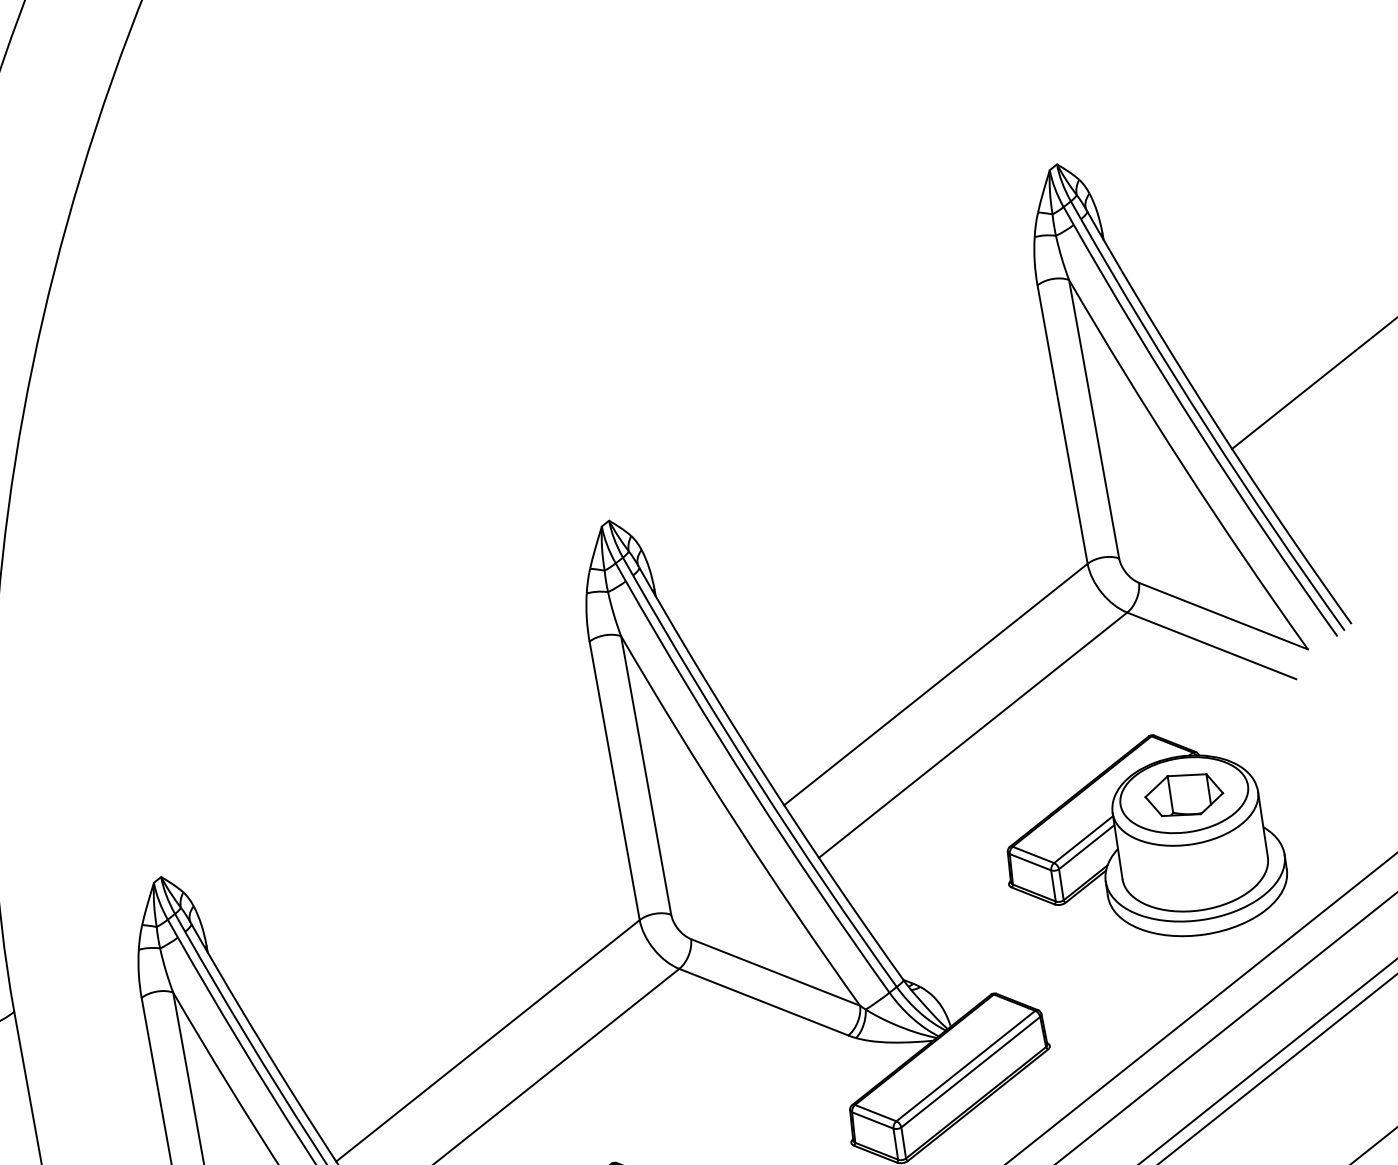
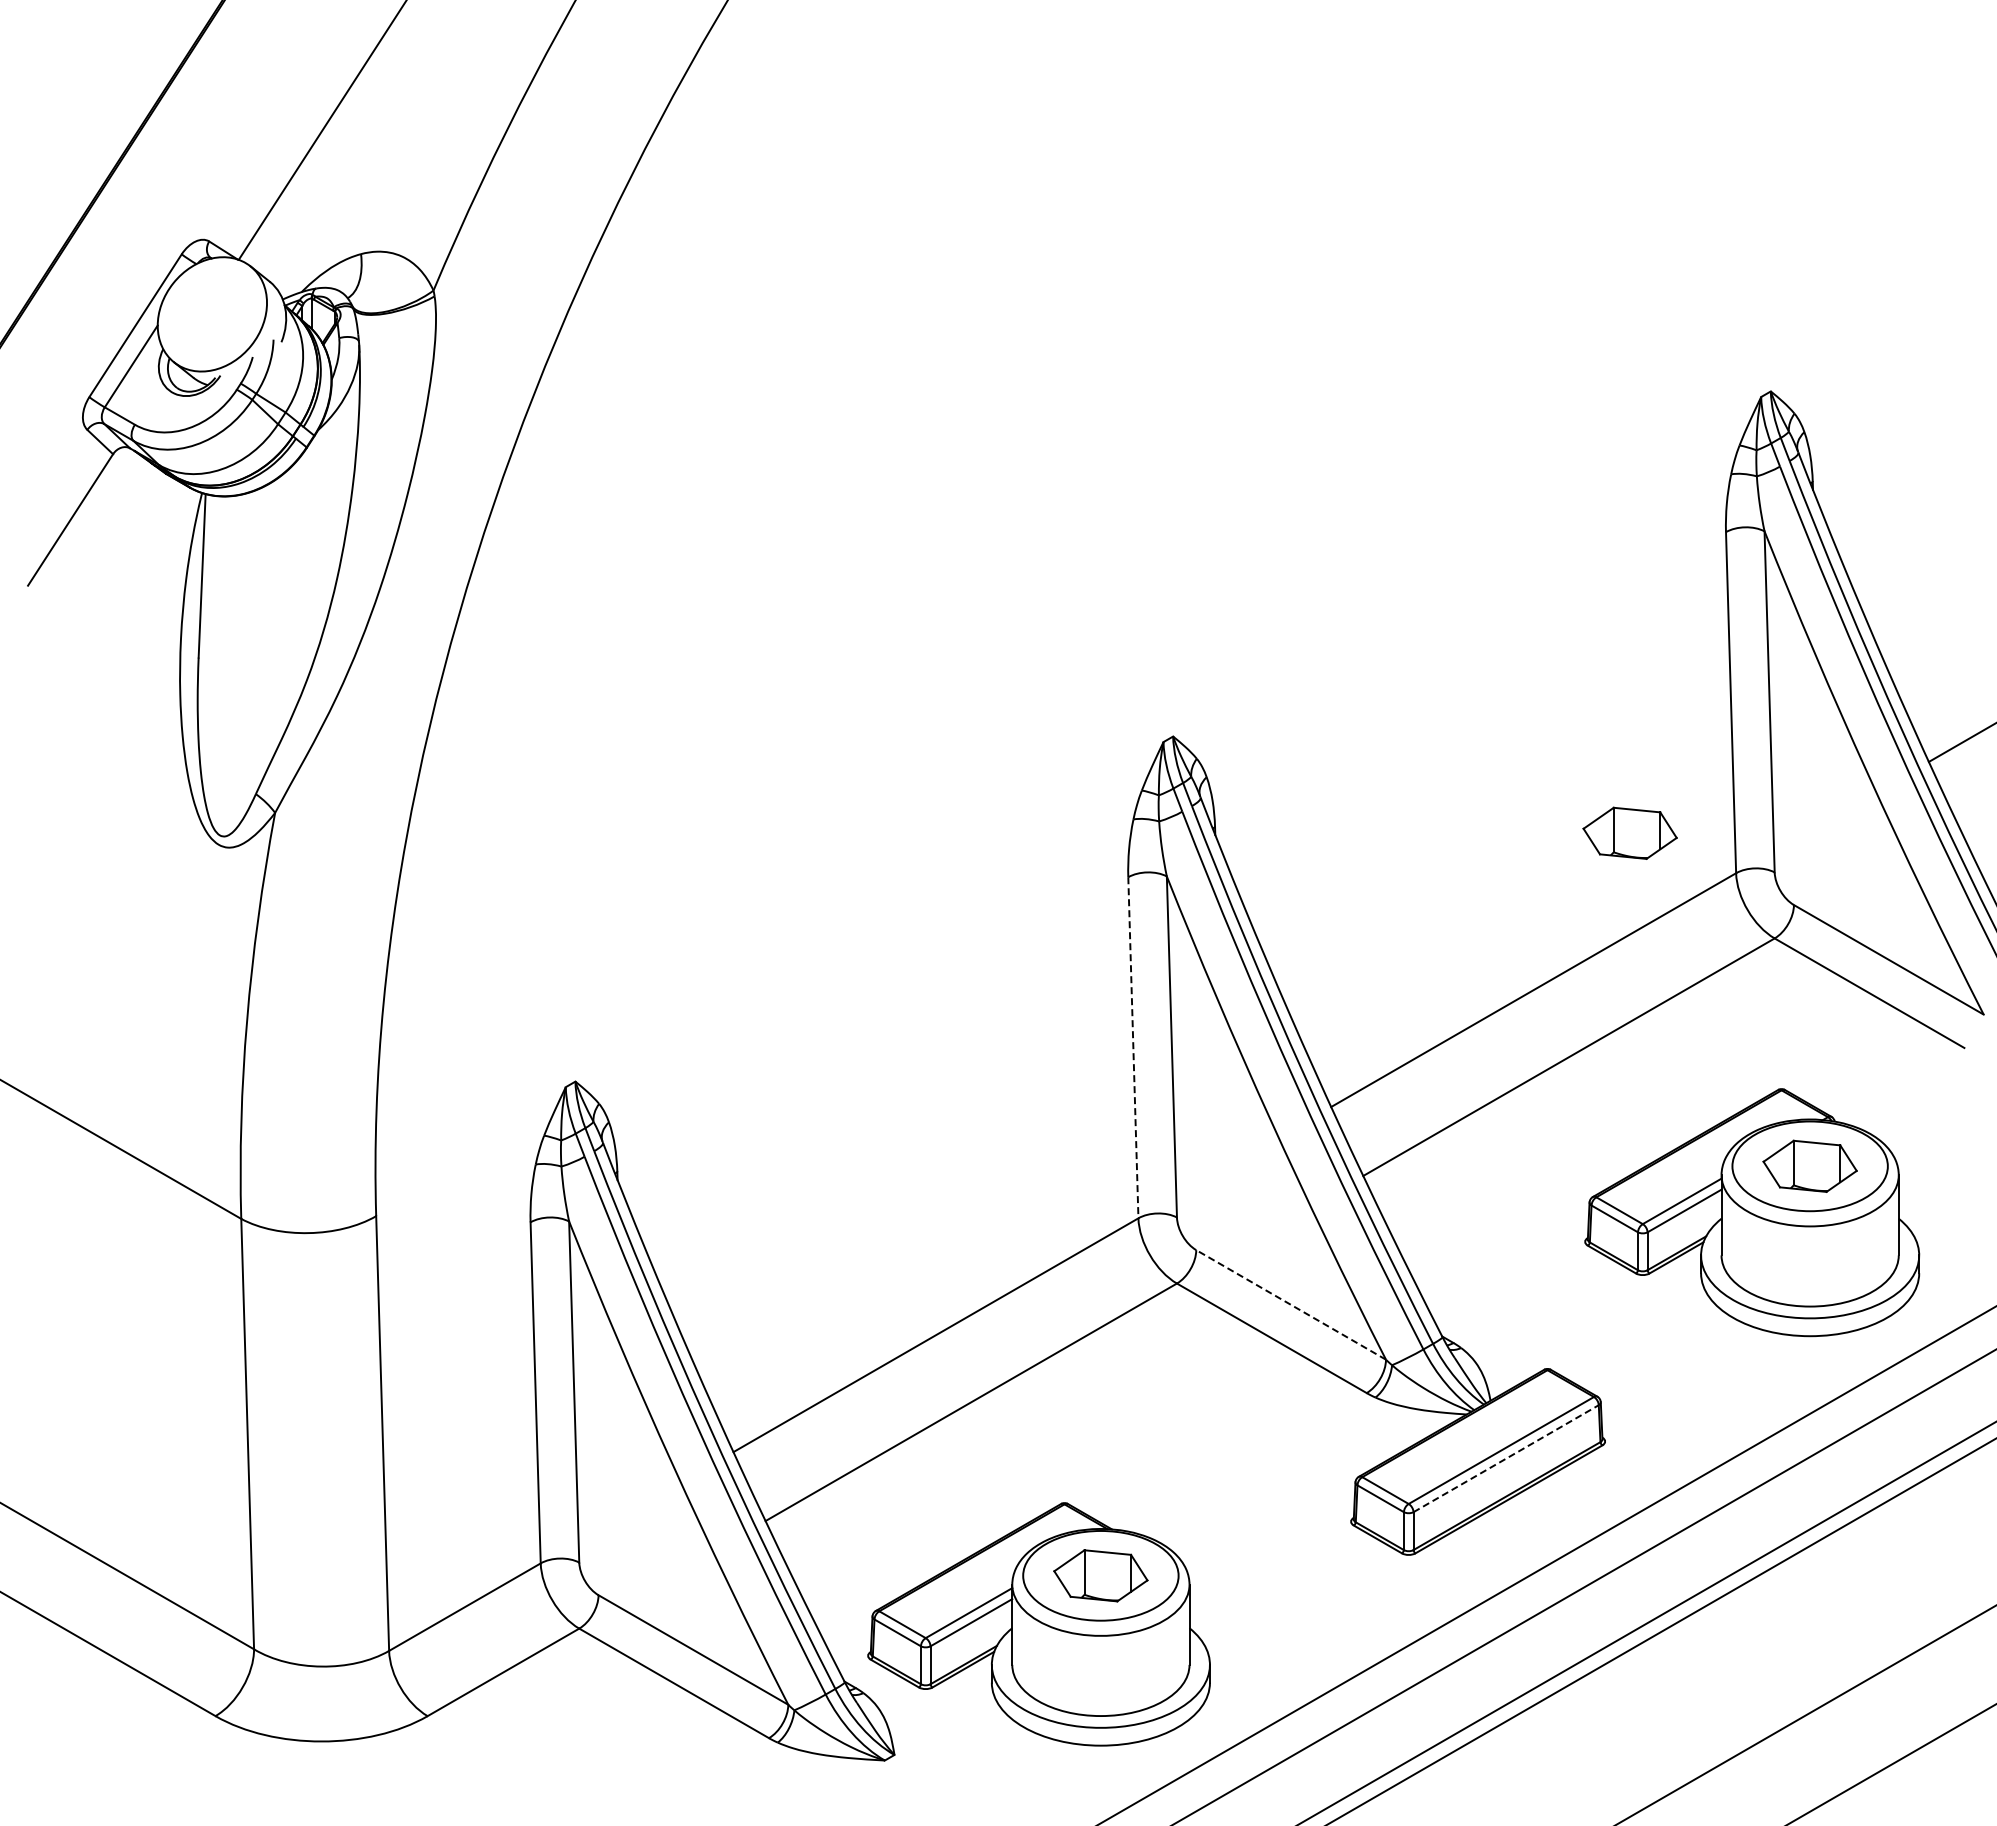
part: (995, 543) -> (1629, 832), added
line: (614, 780) -> (1133, 1047), solid -> dashed
line: (775, 972) -> (1291, 1304), solid -> dashed
line: (971, 1072) -> (1506, 1458), solid -> dashed

